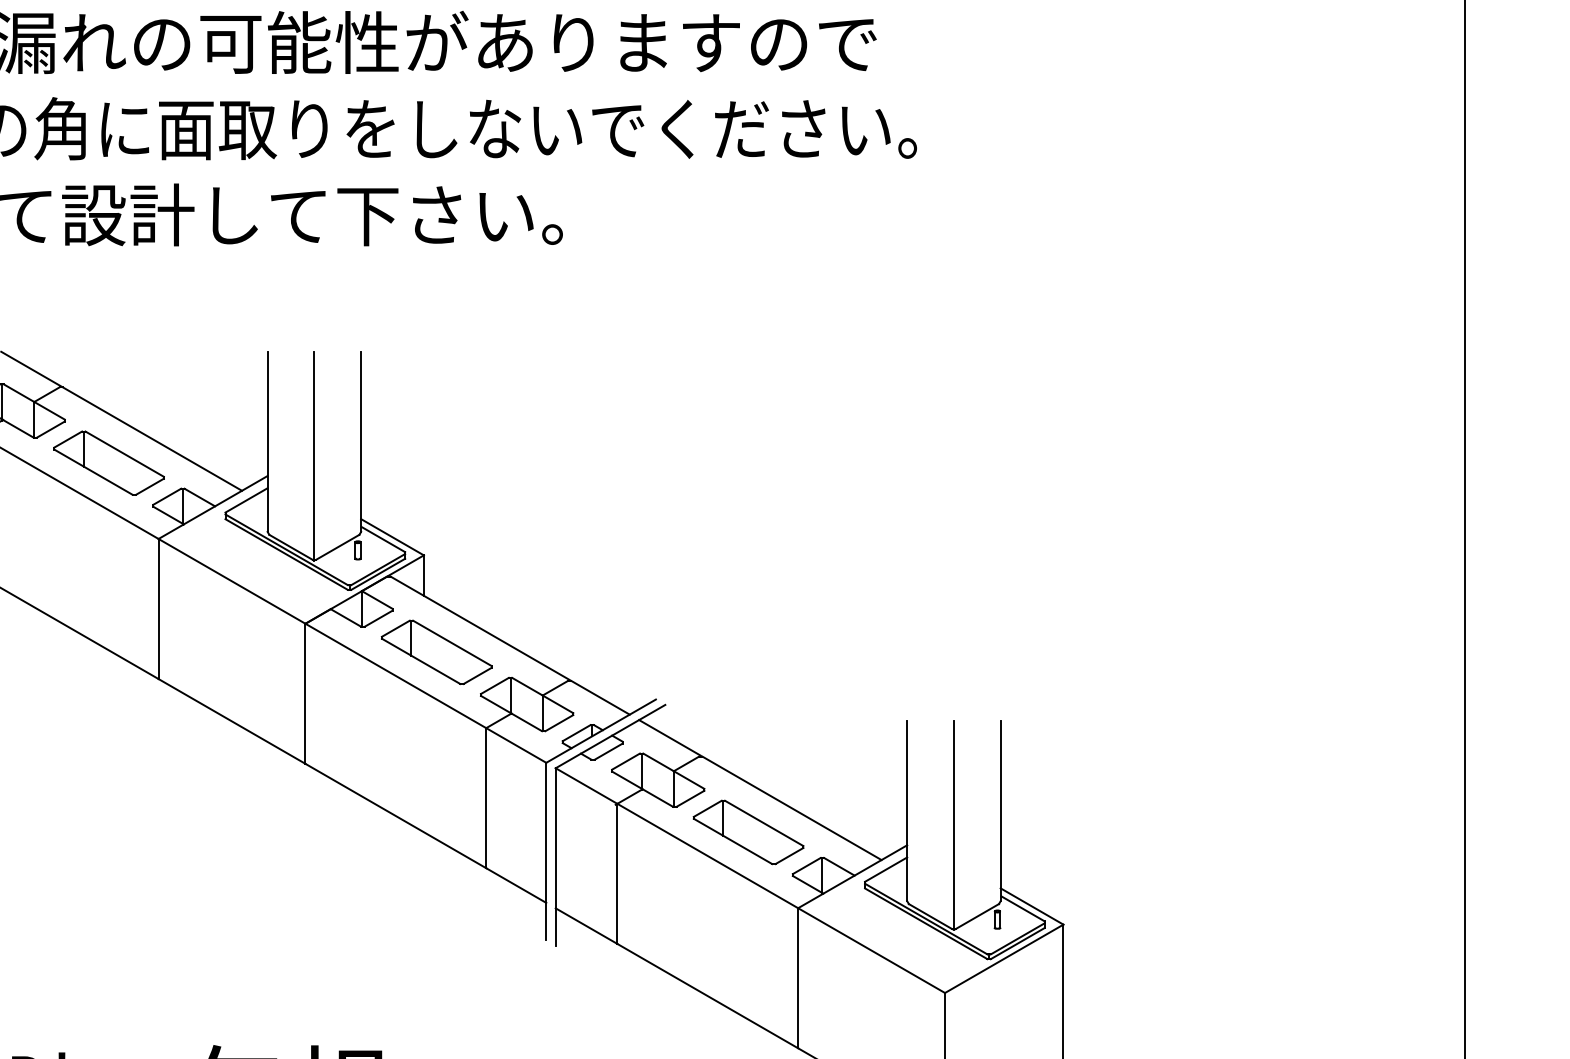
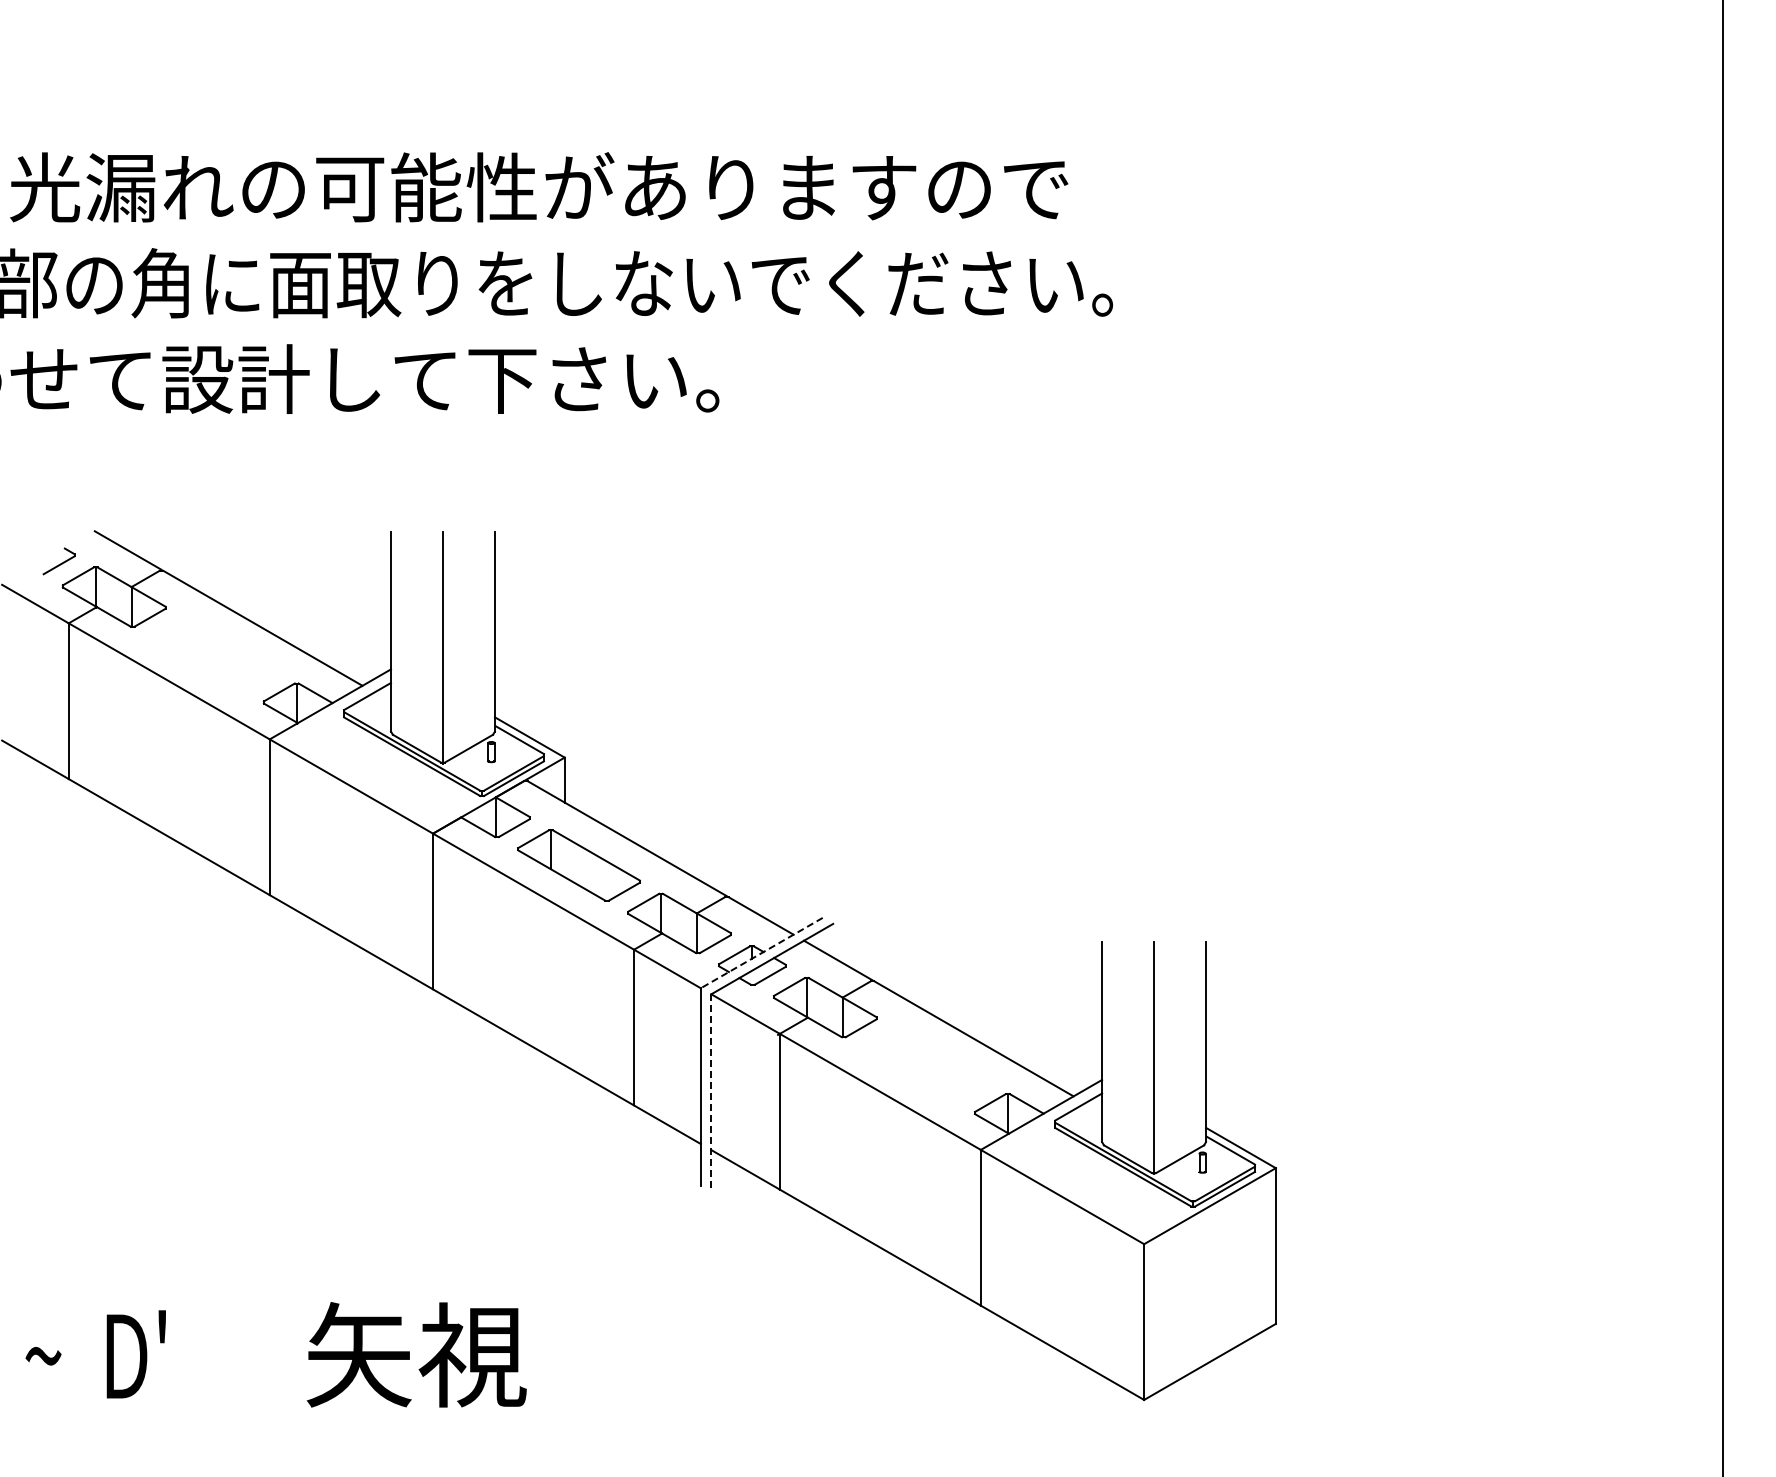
part: (108, 462) -> (214, 654), removed
line: (600, 731) -> (761, 953), solid -> dashed
part: (748, 832) -> (925, 1065), removed
line: (555, 857) -> (711, 1093), solid -> dashed

